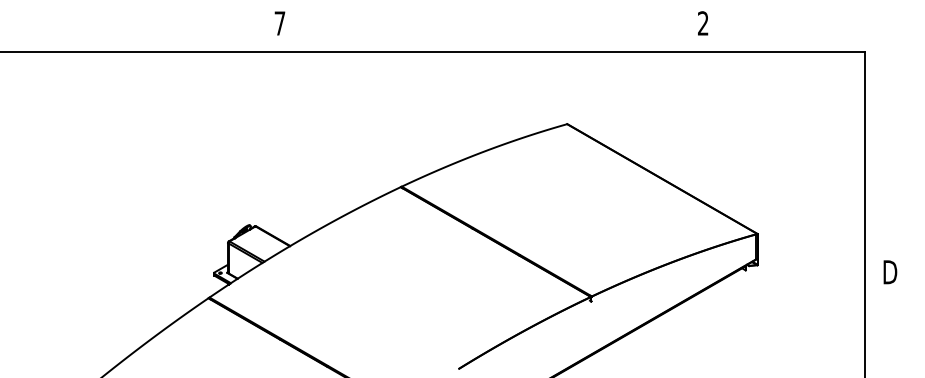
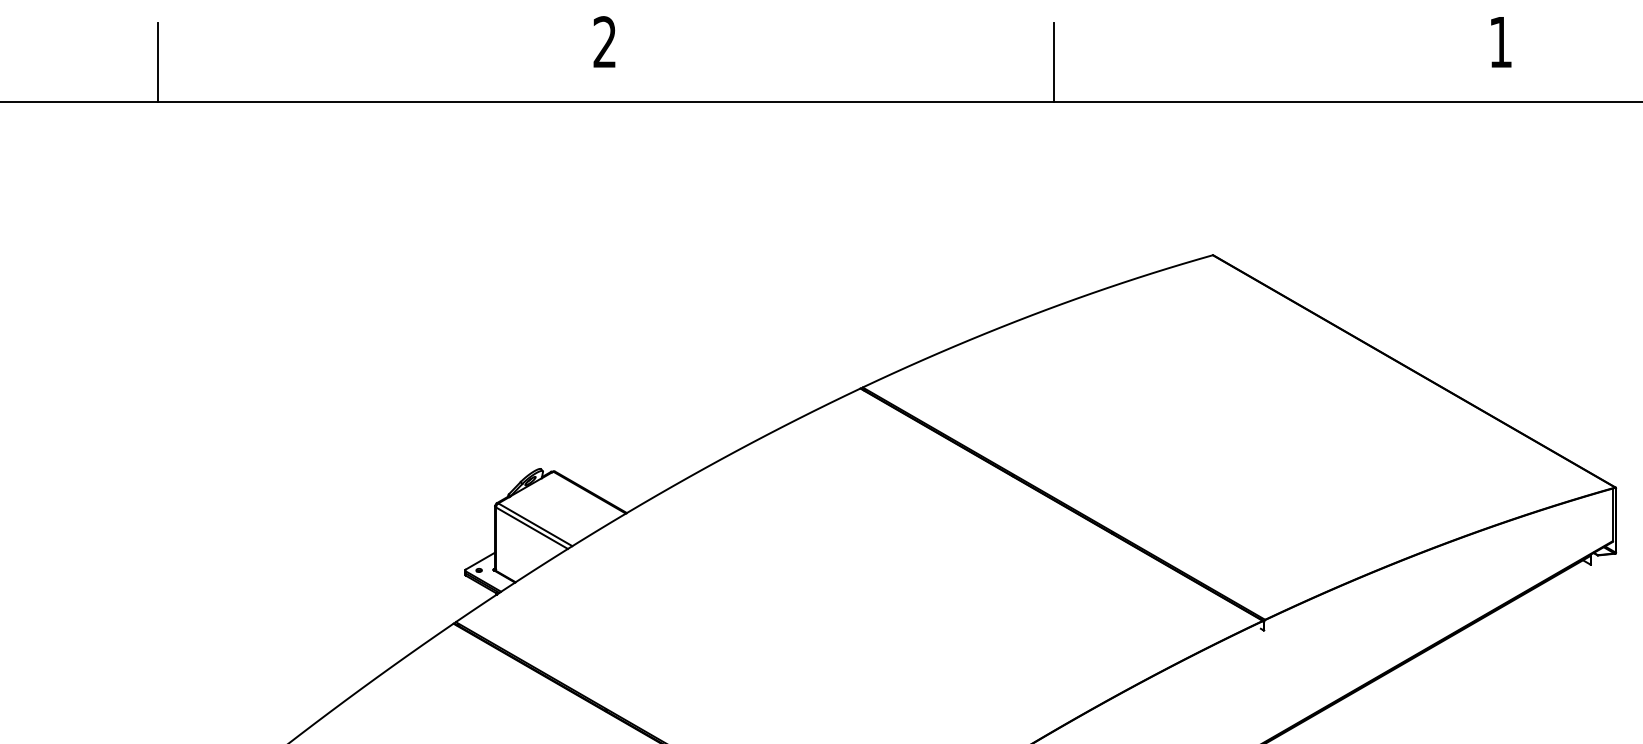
text: (279, 23) -> (603, 42), 7 -> 2
text: (703, 23) -> (1501, 42), 2 -> 1
line: (68, 32) -> (157, 61), added
line: (491, 32) -> (1052, 61), added

